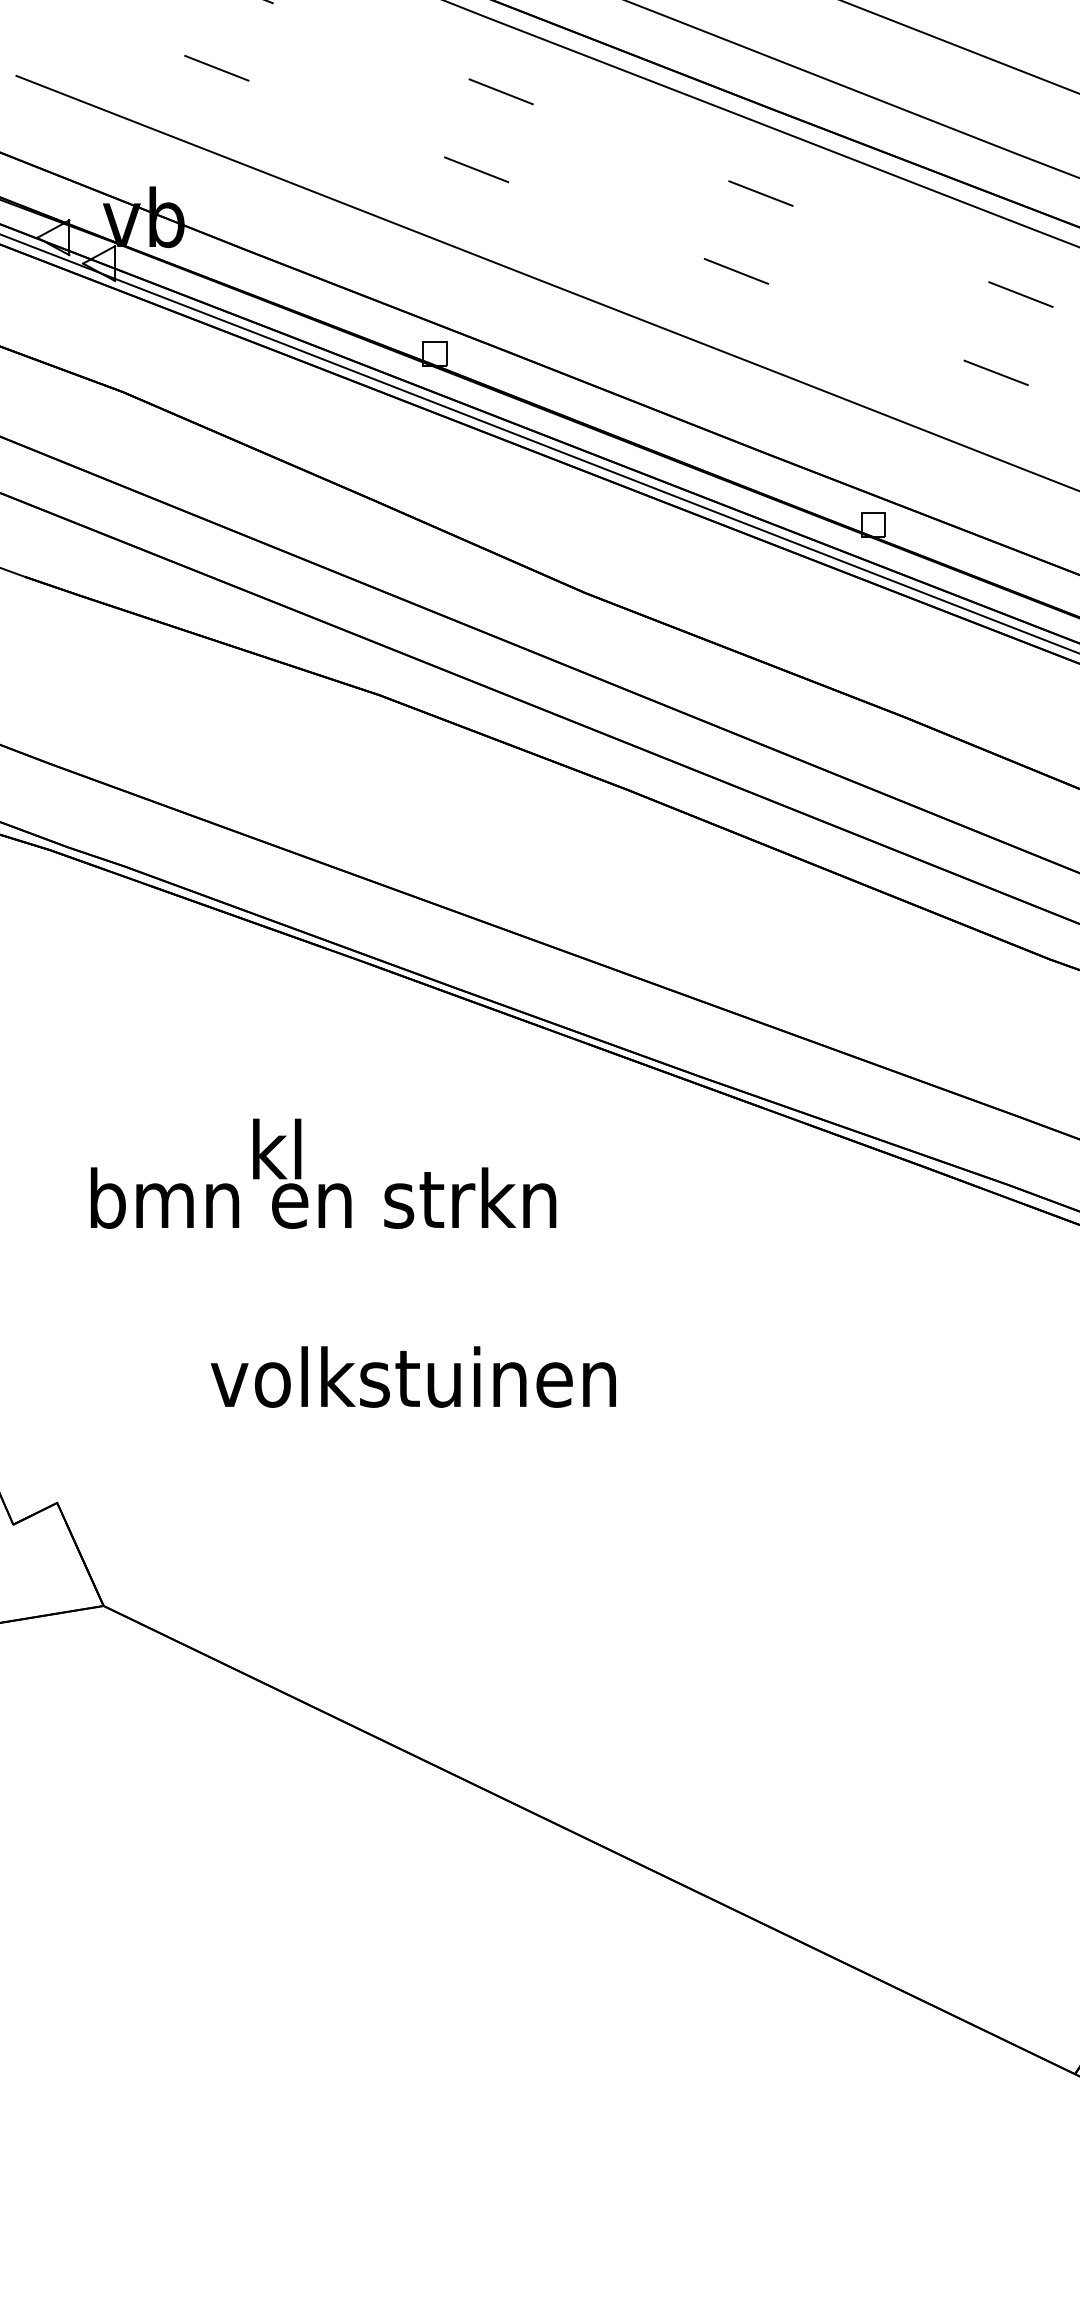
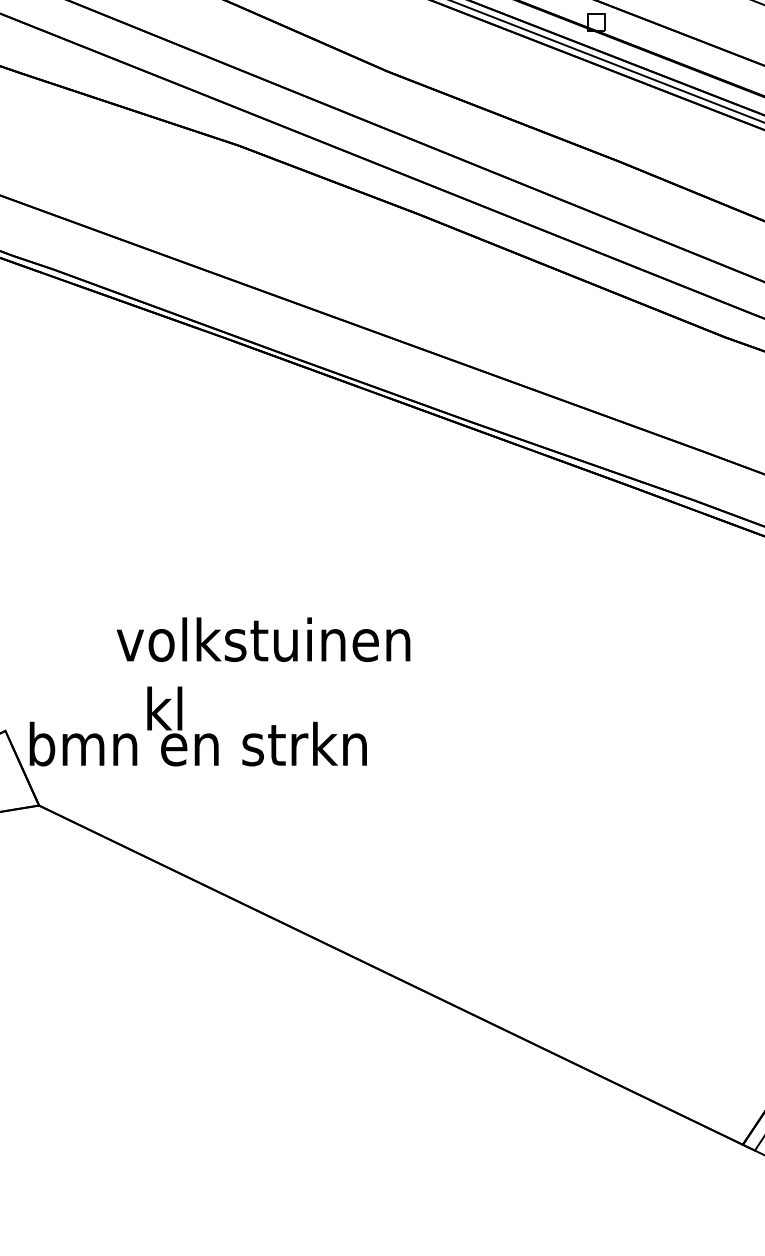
text: (323, 1173) -> (198, 726), moved

